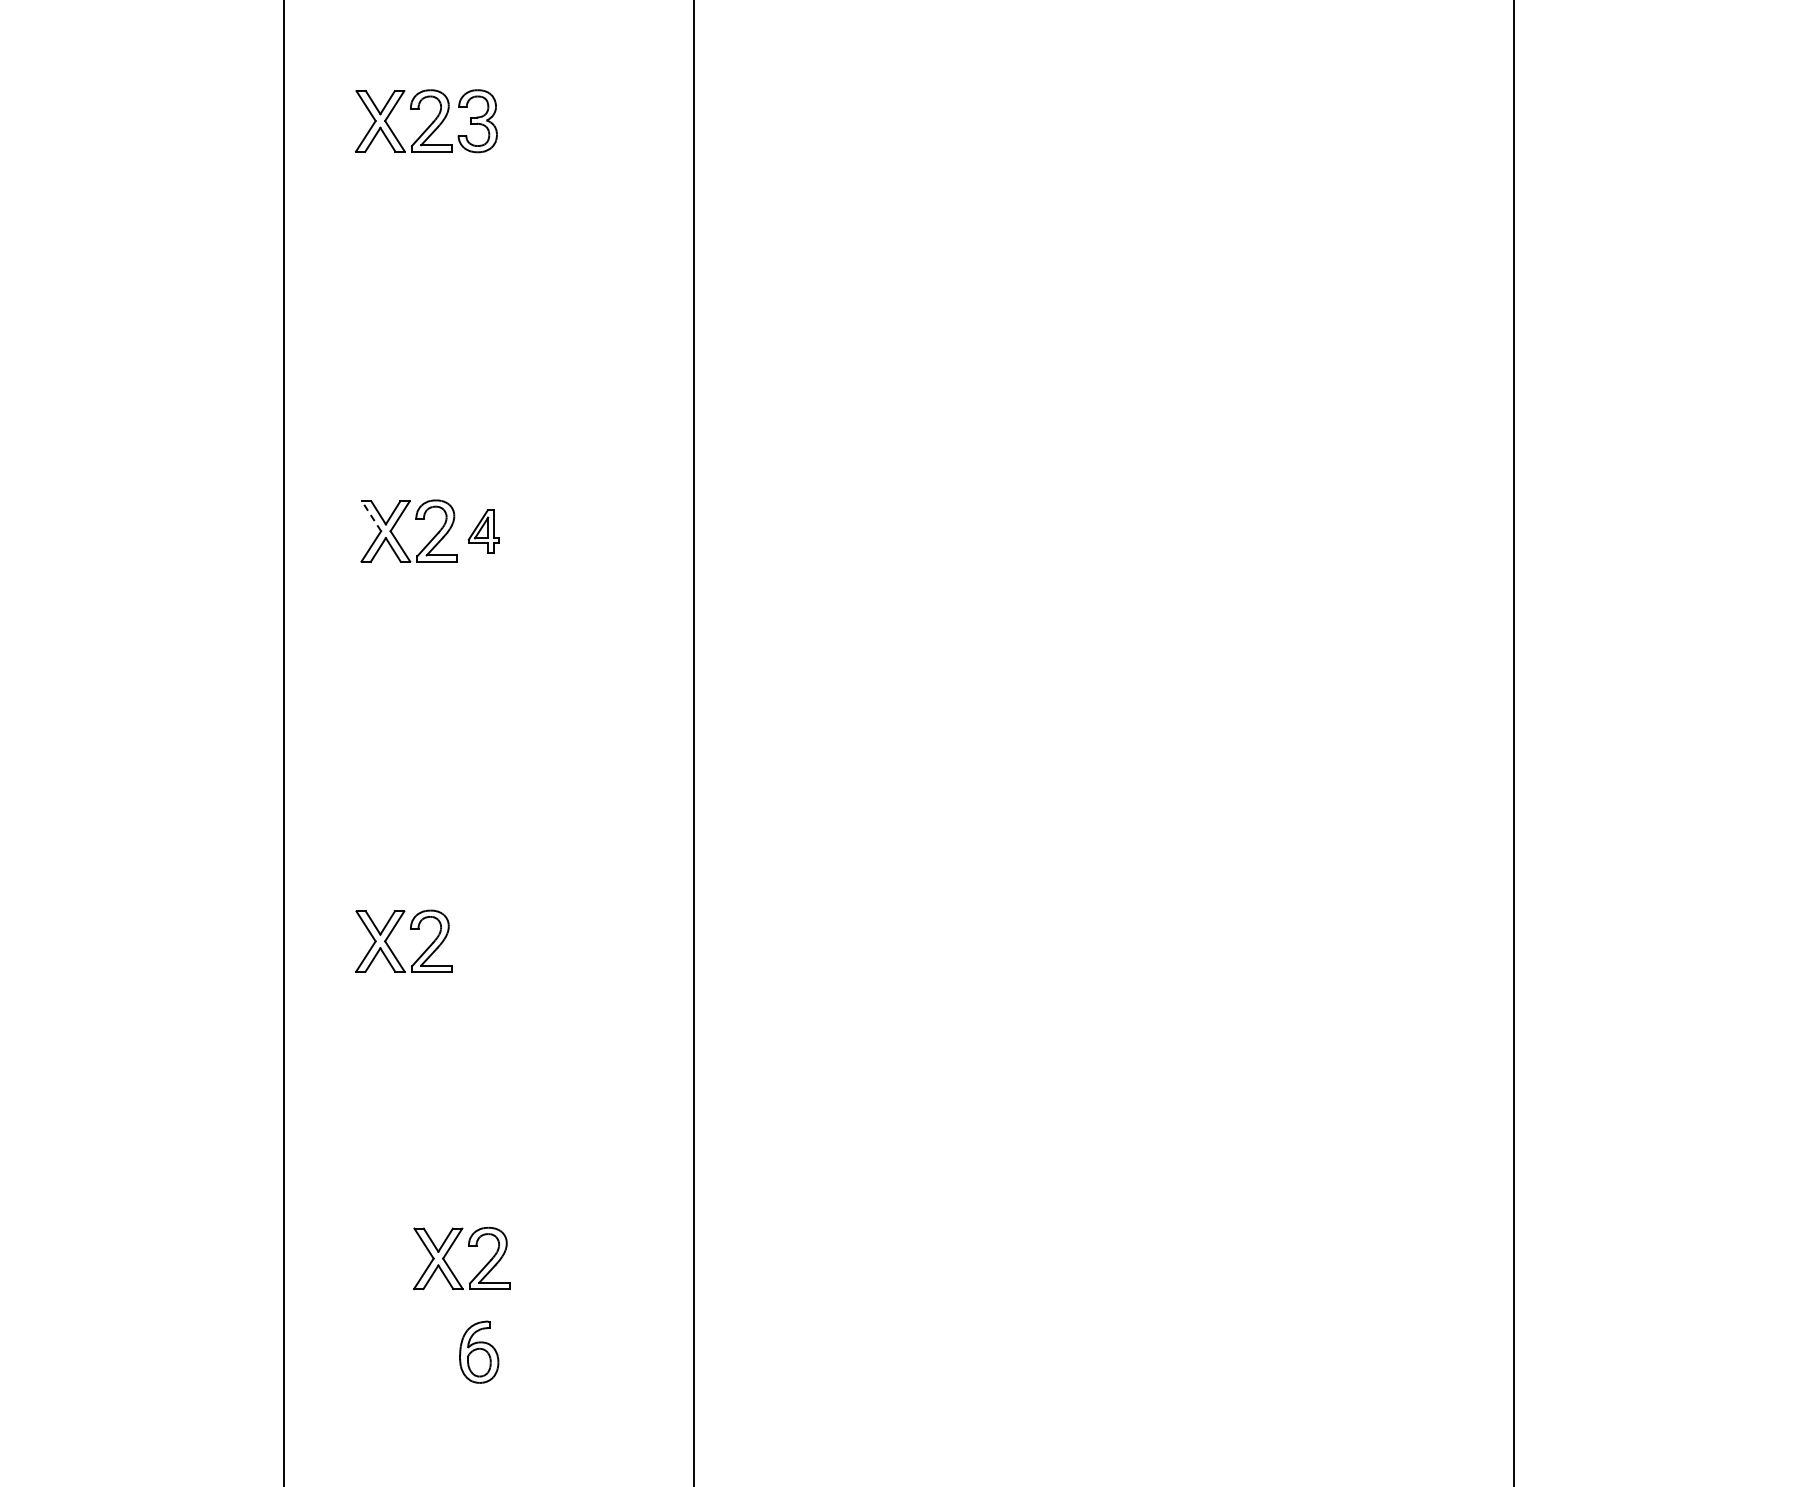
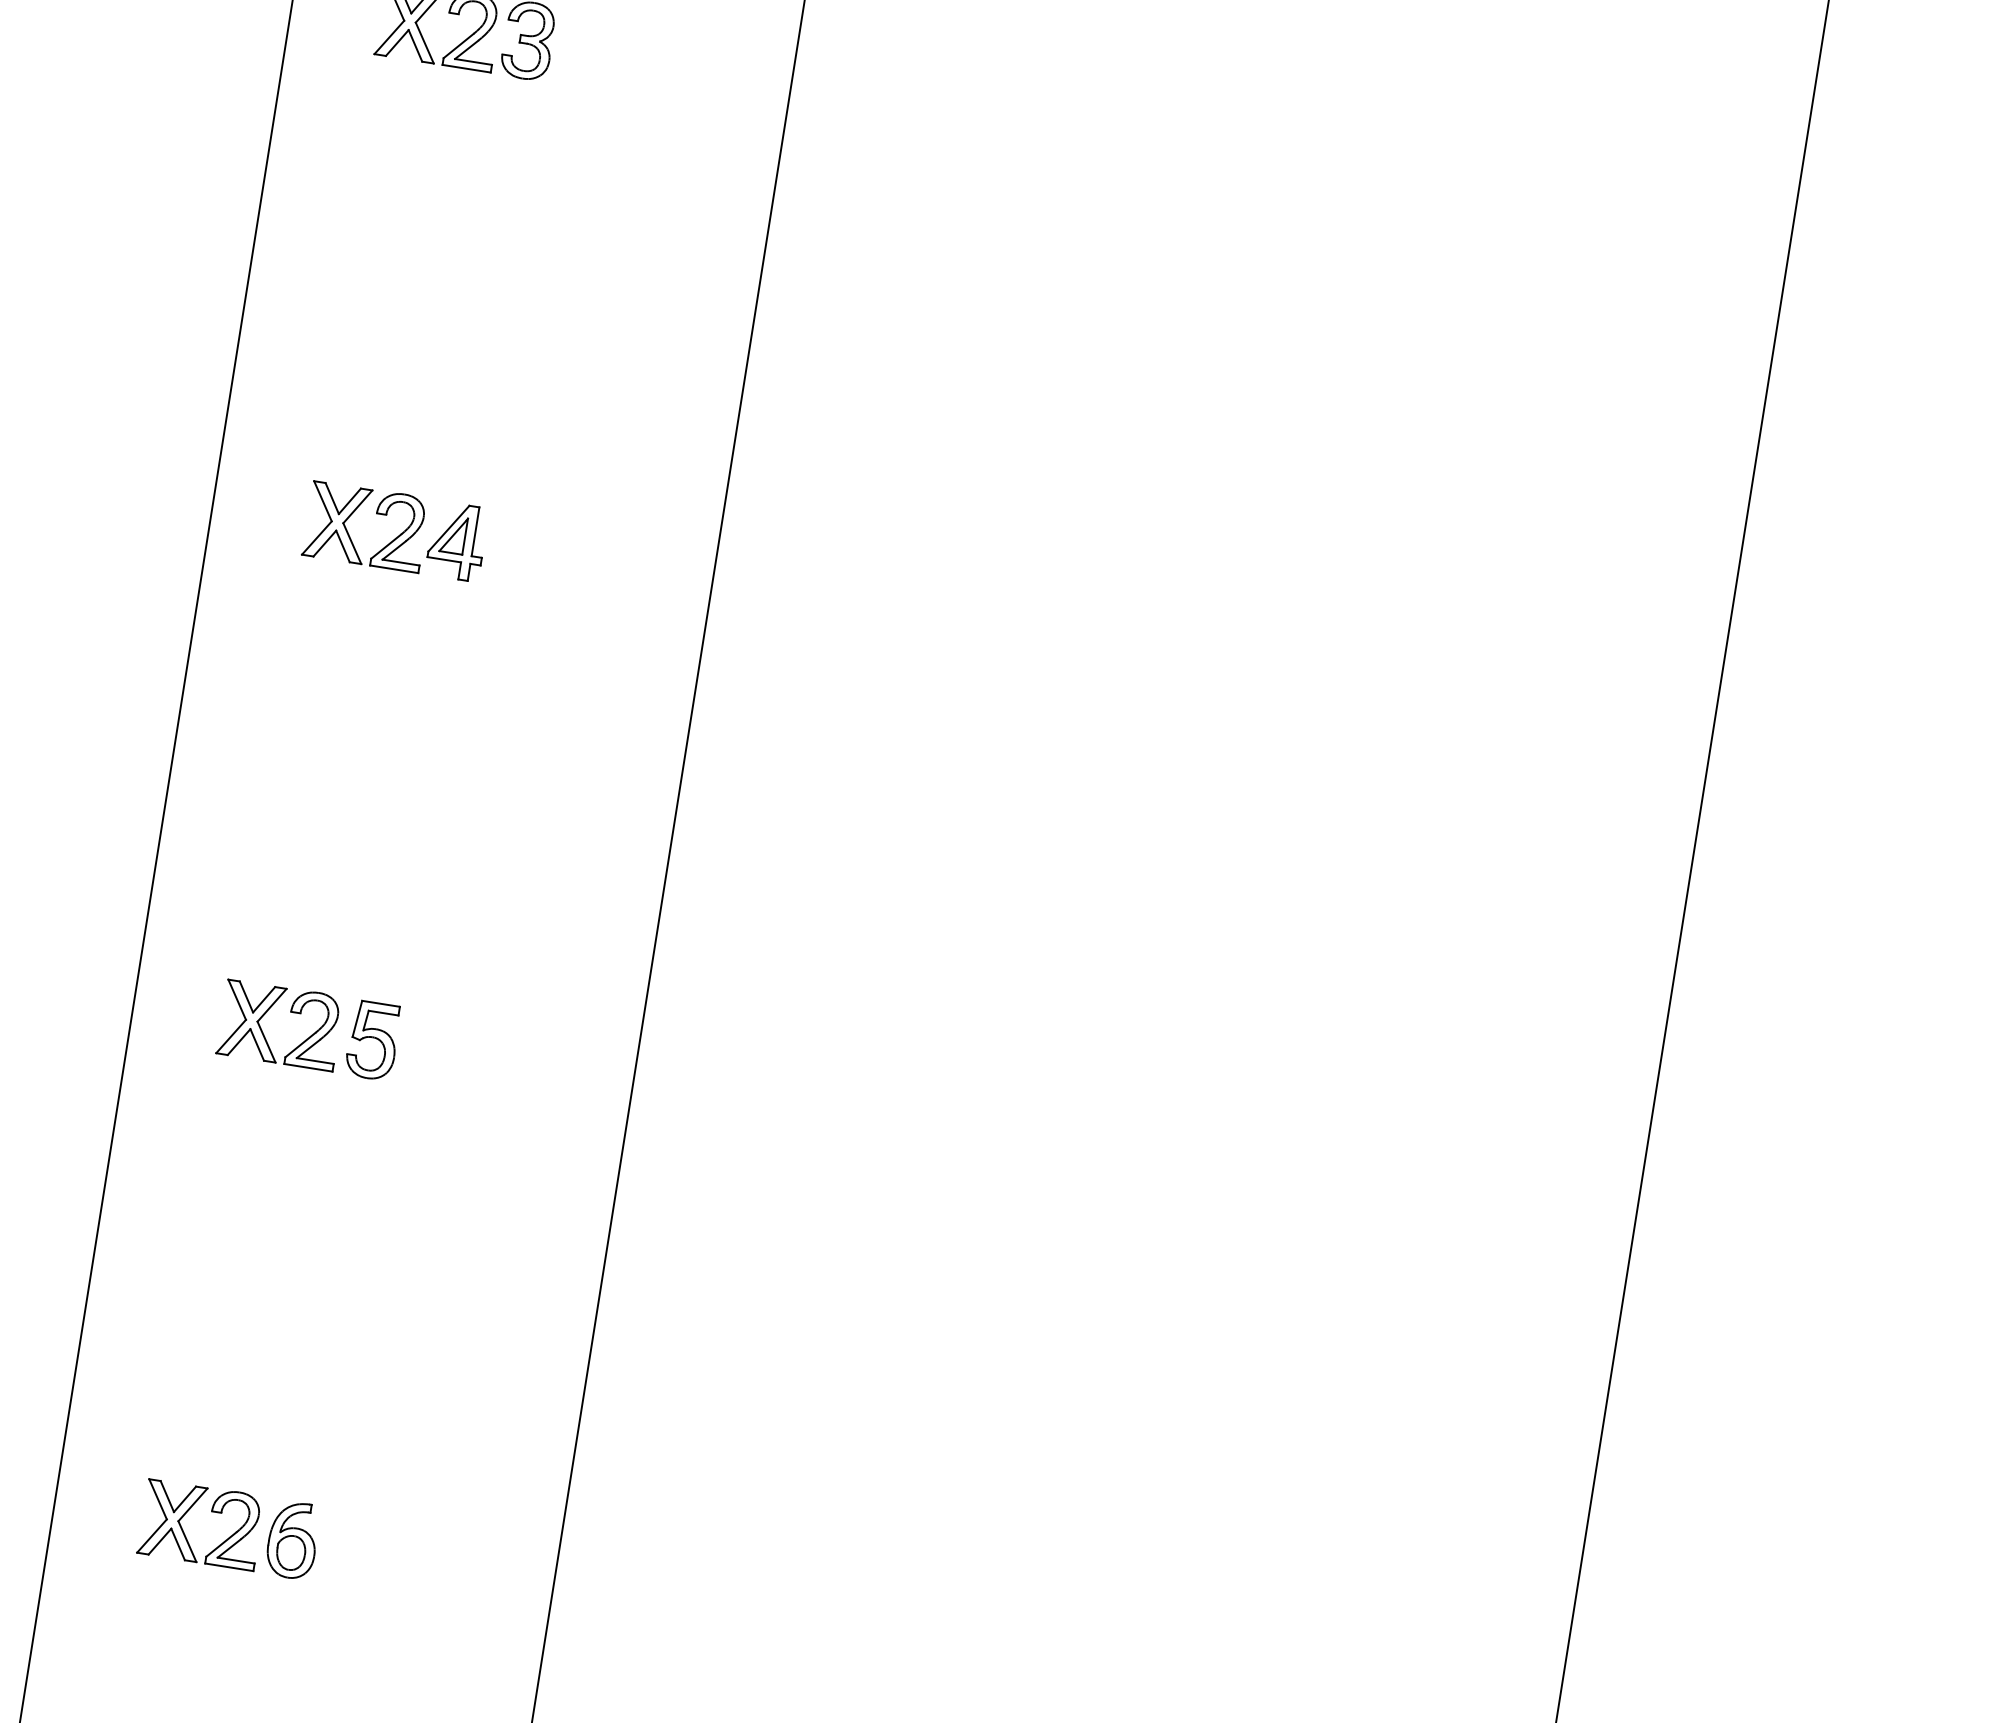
line: (371, 516) -> (322, 501), dashed -> solid
part: (483, 531) -> (456, 541), size x1.43
part: (479, 941) -> (372, 1040), added
part: (468, 1246) -> (211, 1511), moved

